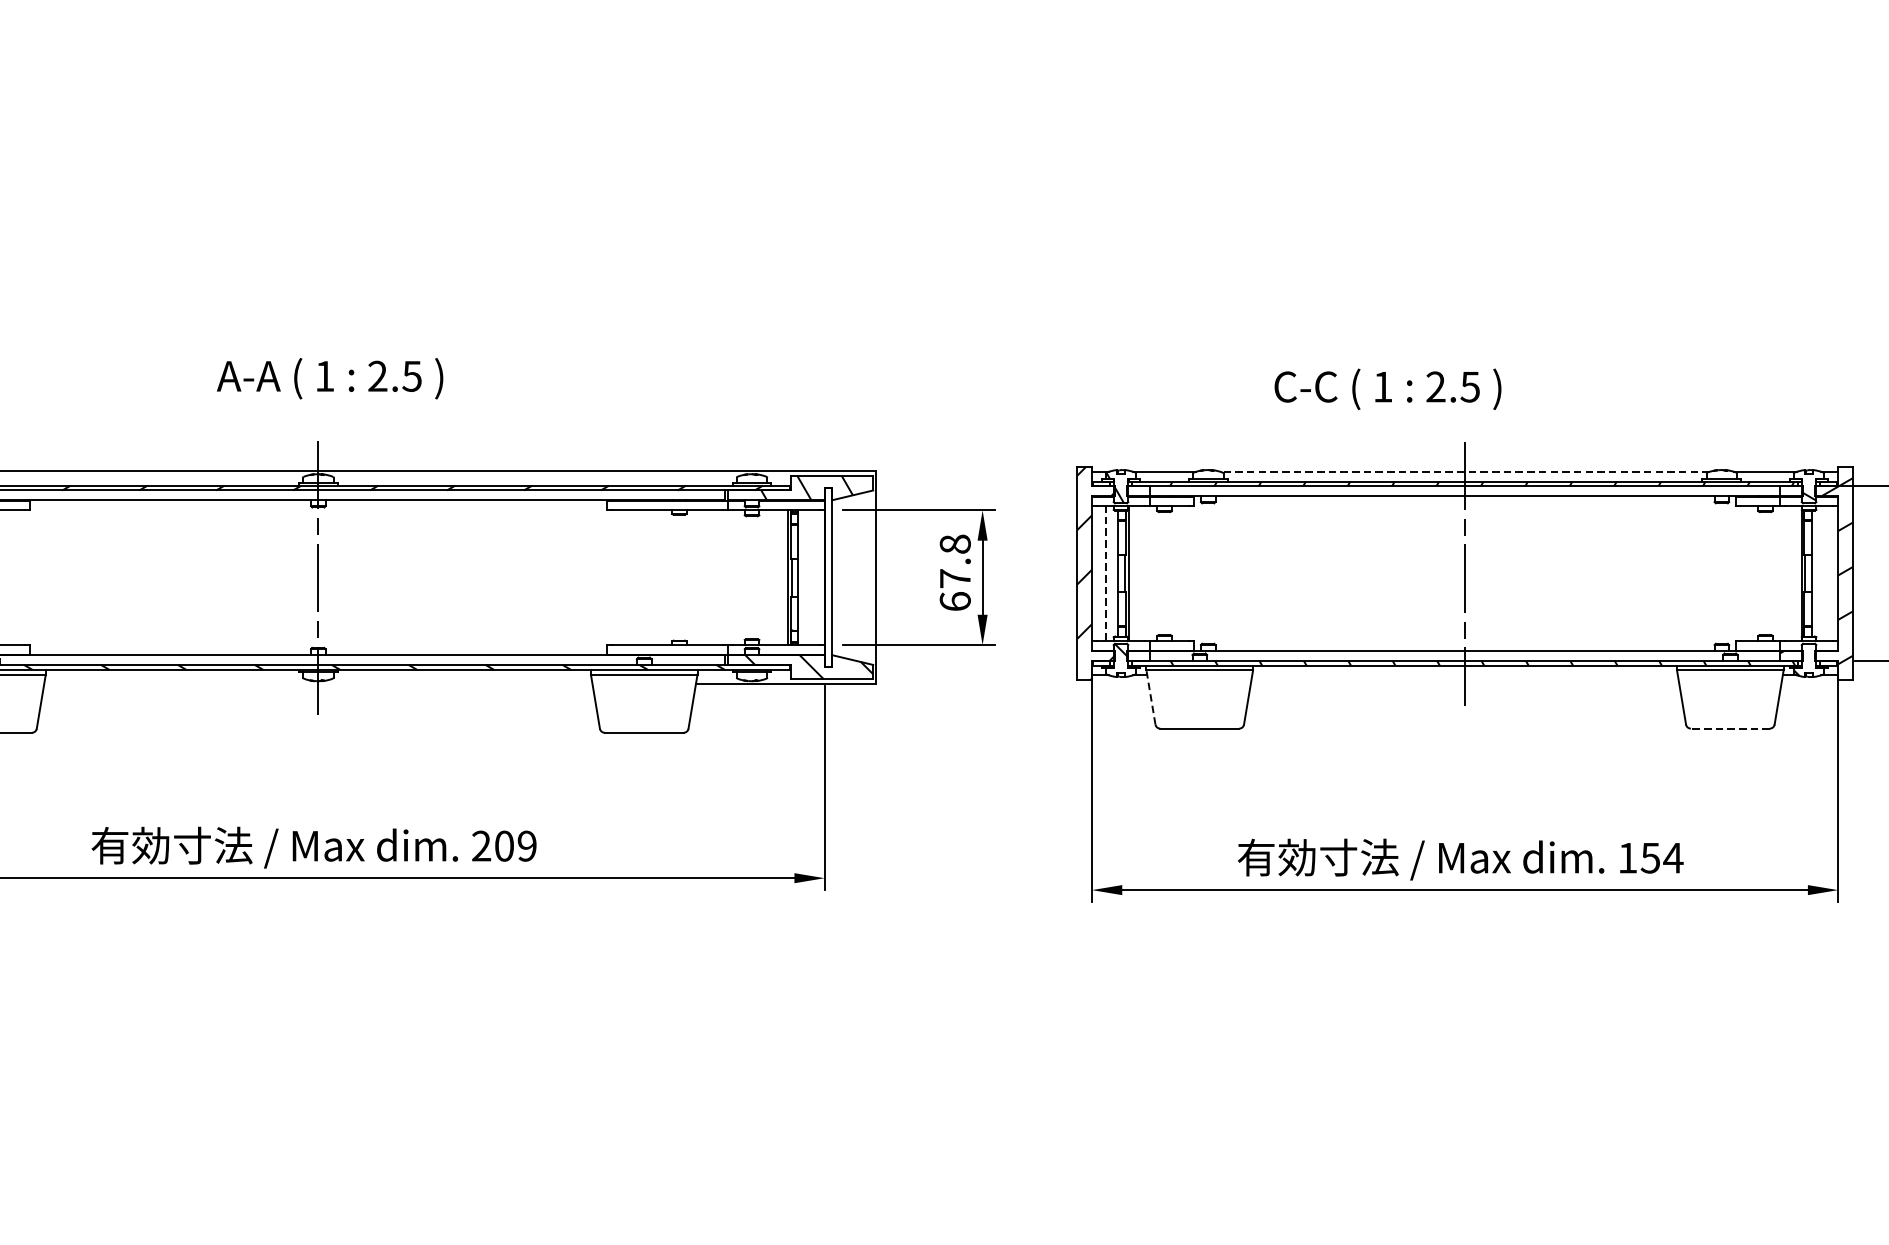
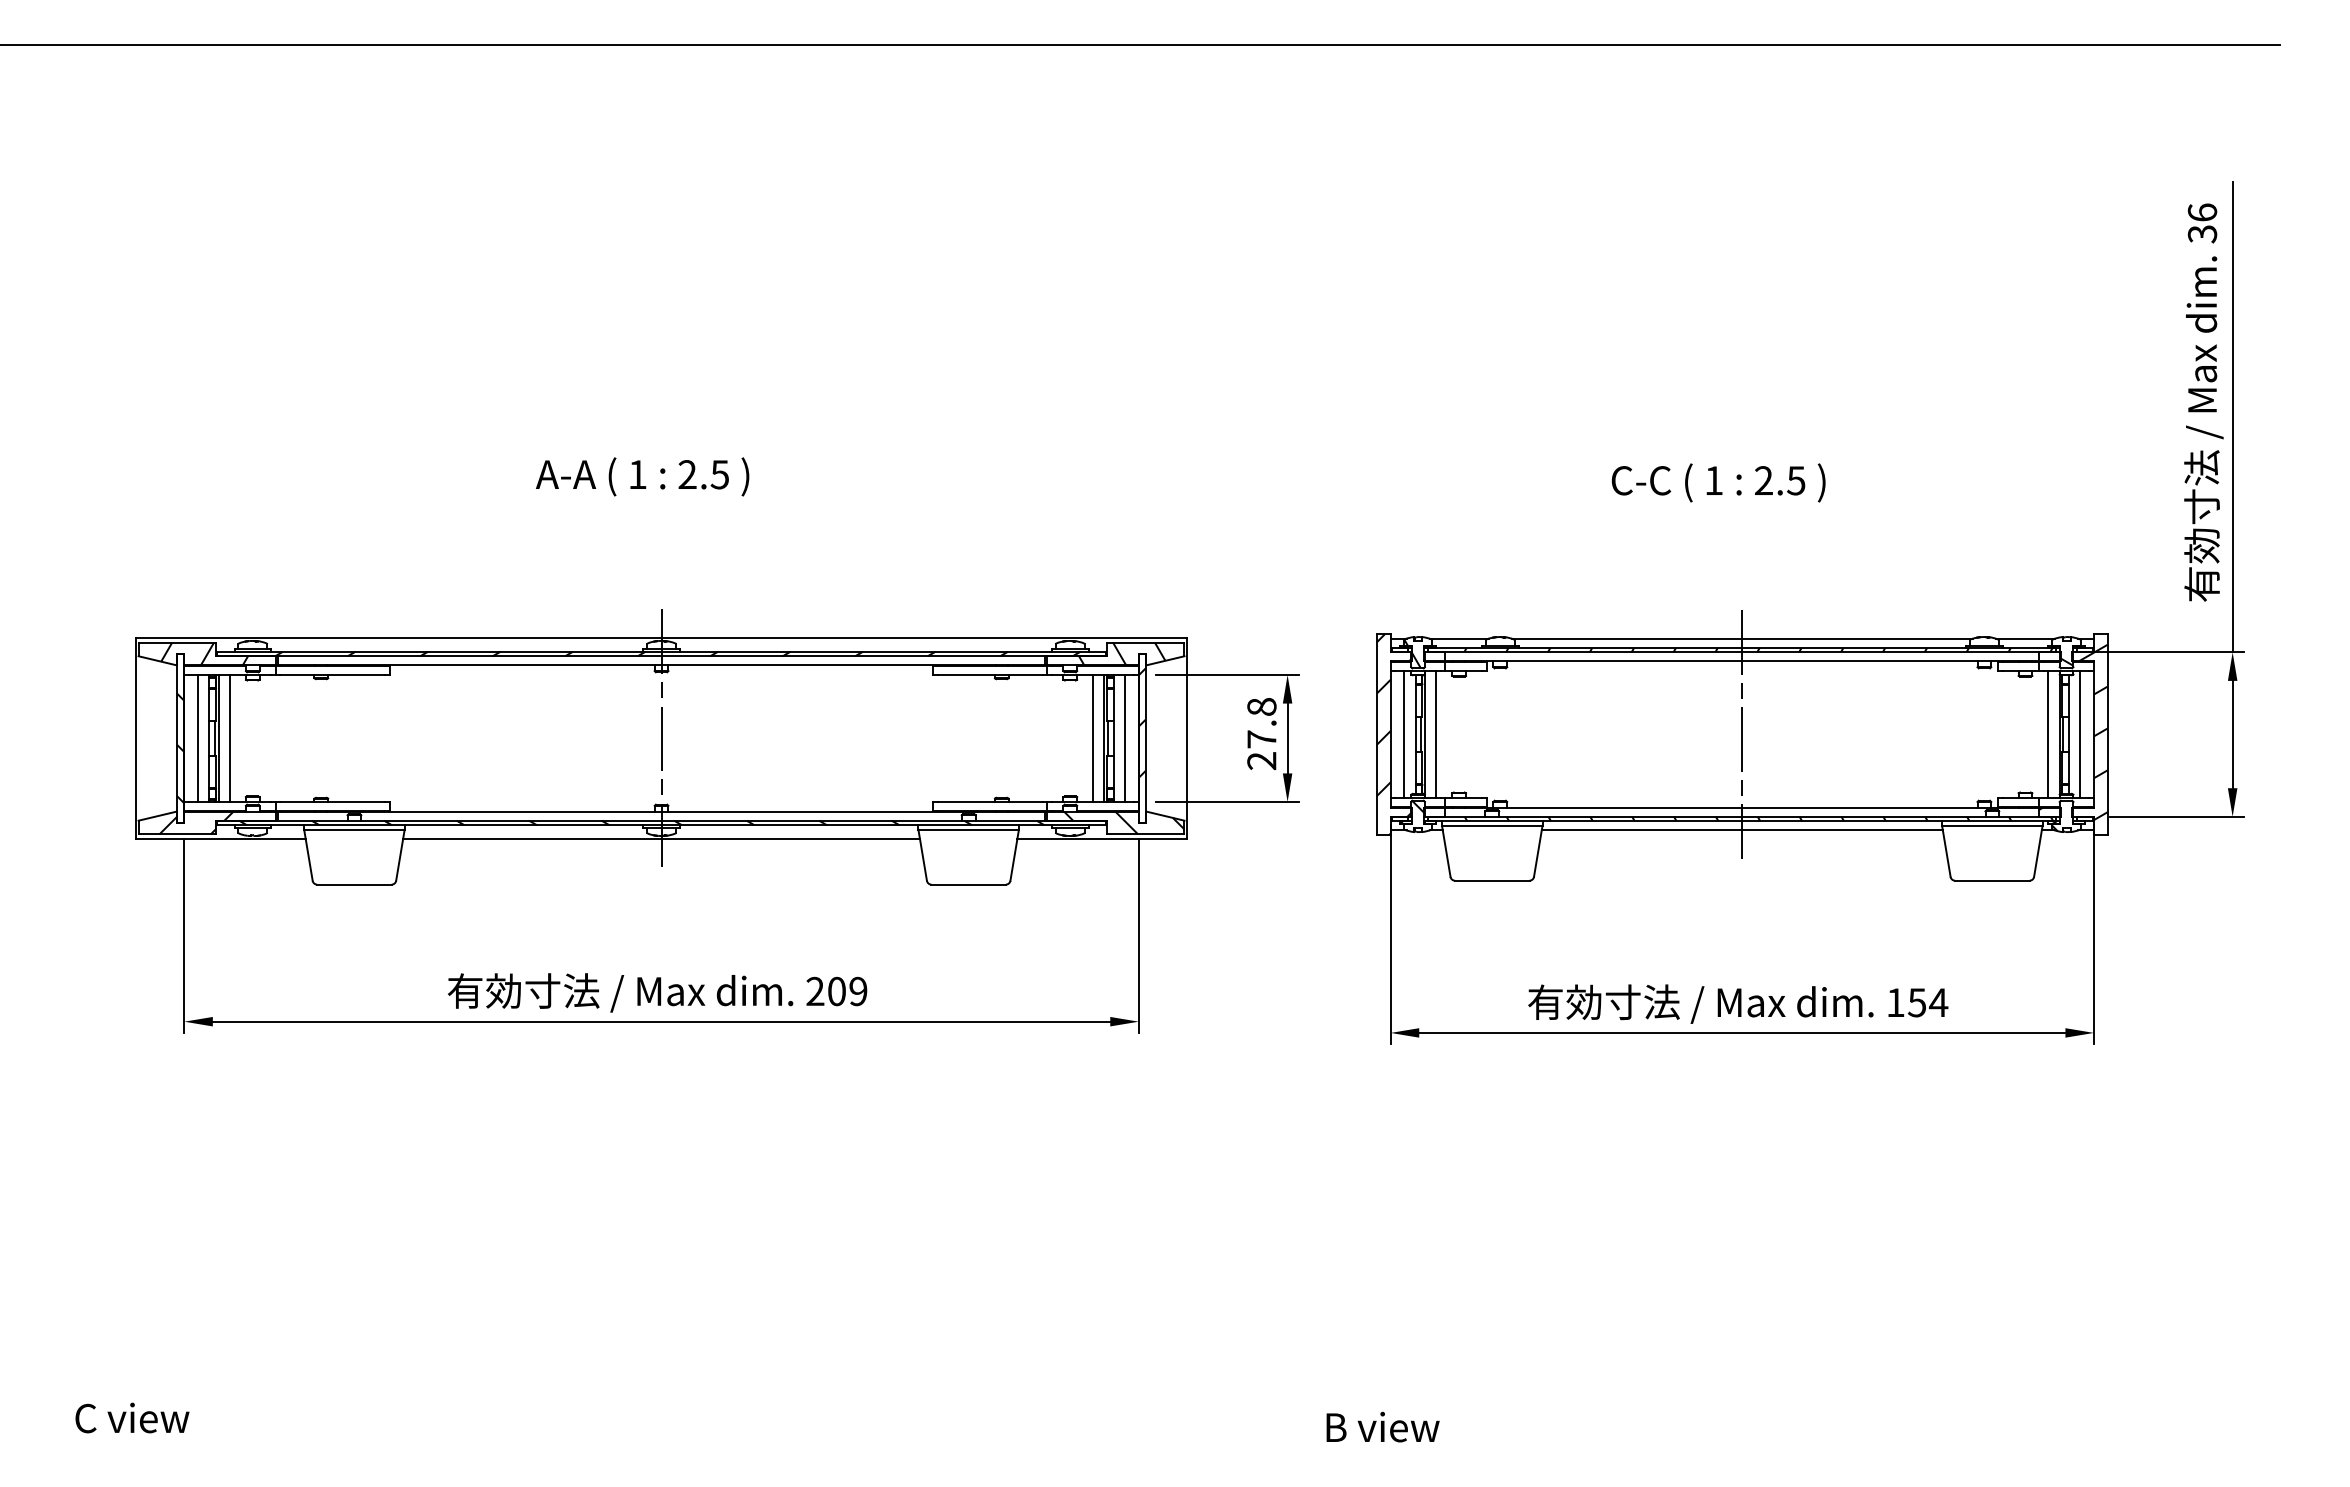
text: (329, 378) -> (642, 476), moved
text: (1387, 388) -> (1718, 482), moved
line: (1465, 471) -> (1742, 638), dashed -> solid
line: (1106, 573) -> (1404, 734), dashed -> solid
line: (1140, 573) -> (1436, 734), added
line: (1789, 573) -> (2048, 734), added
line: (1823, 573) -> (2080, 734), added
line: (776, 577) -> (1093, 738), added
line: (810, 577) -> (1125, 738), added
hatch: (828, 585) -> (1142, 745), added
text: (954, 601) -> (1261, 760), 67.8 -> 27.8
line: (1464, 675) -> (1741, 830), added
line: (318, 683) -> (661, 838), added
line: (1151, 697) -> (1446, 851), dashed -> solid
line: (1729, 728) -> (1991, 880), dashed -> solid

